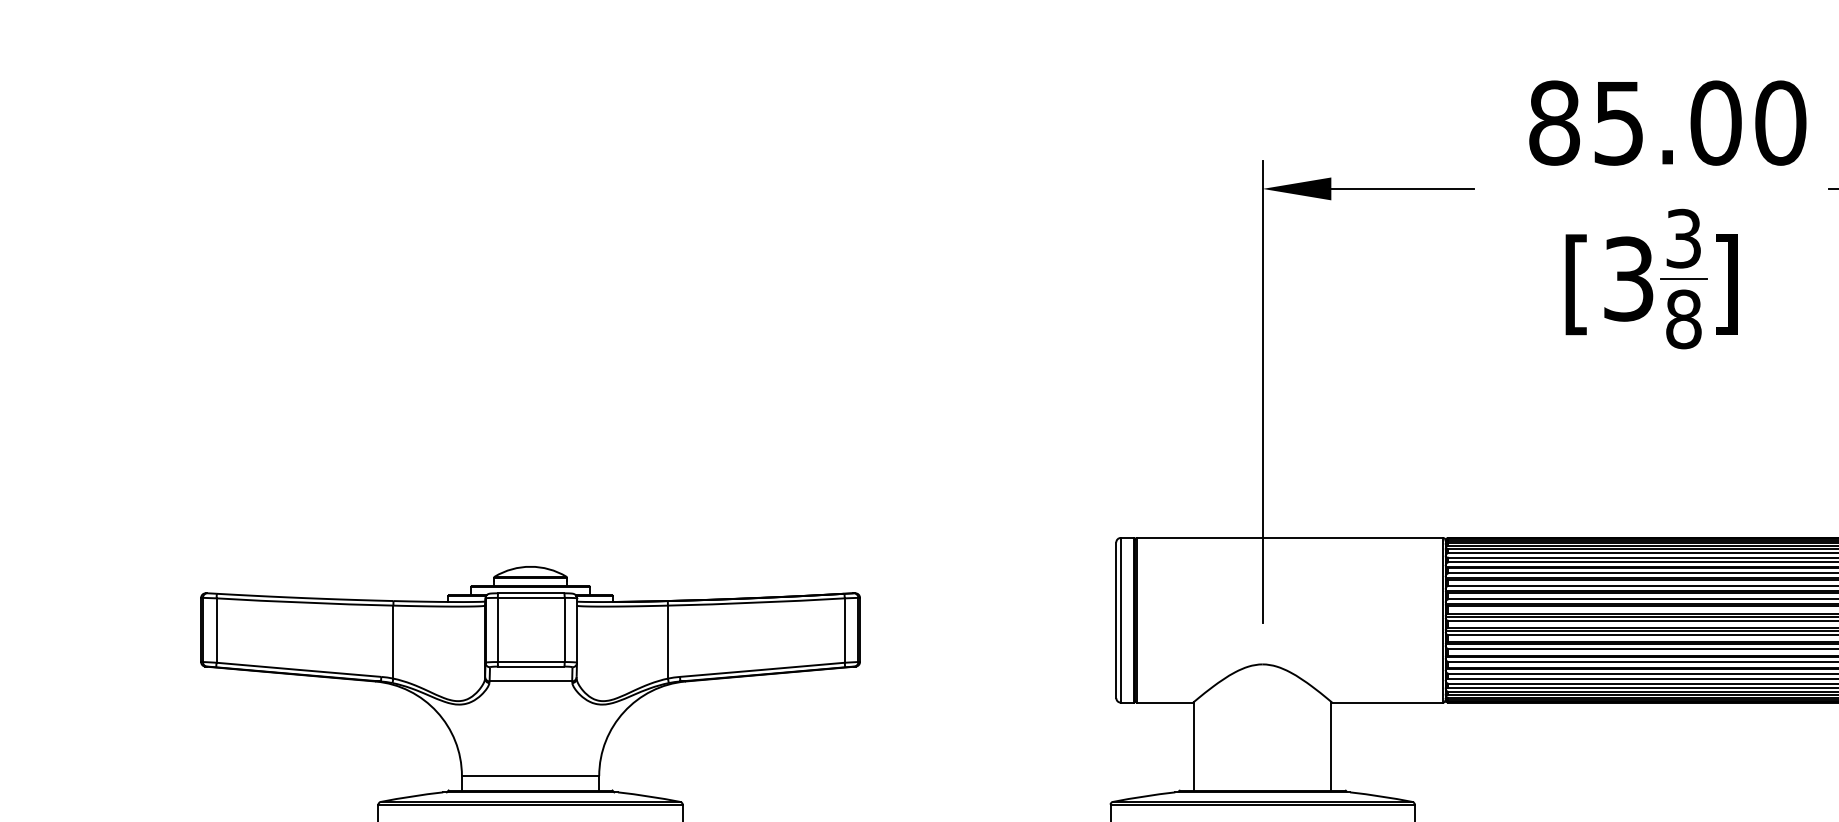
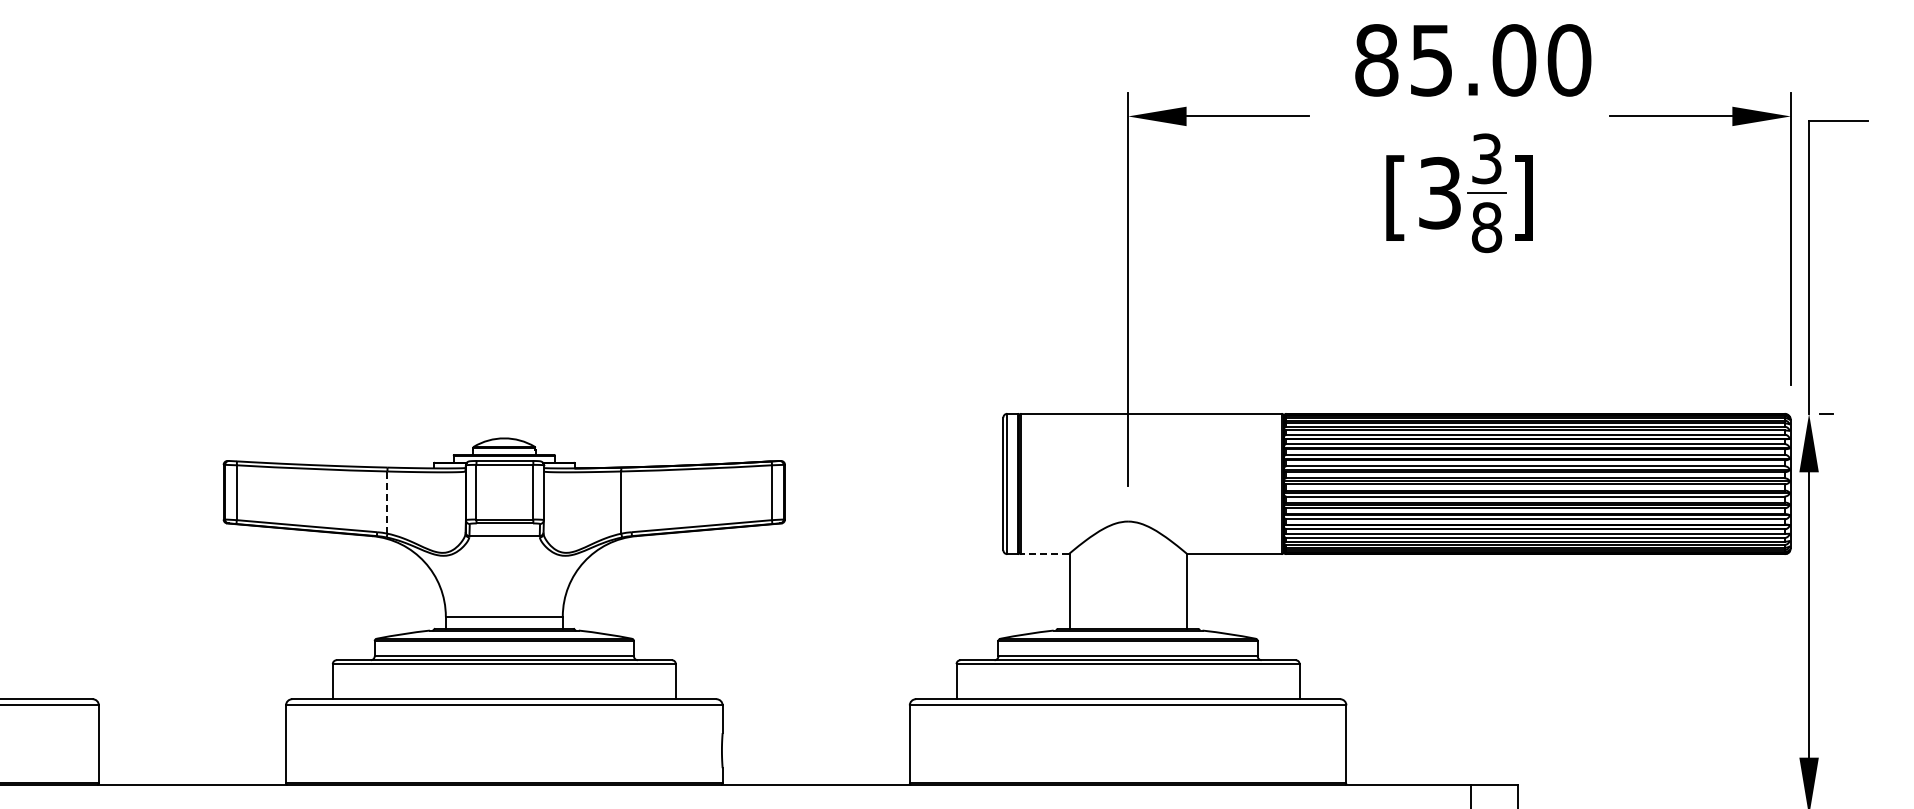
line: (393, 642) -> (387, 502), solid -> dashed
line: (1165, 703) -> (1045, 554), solid -> dashed

